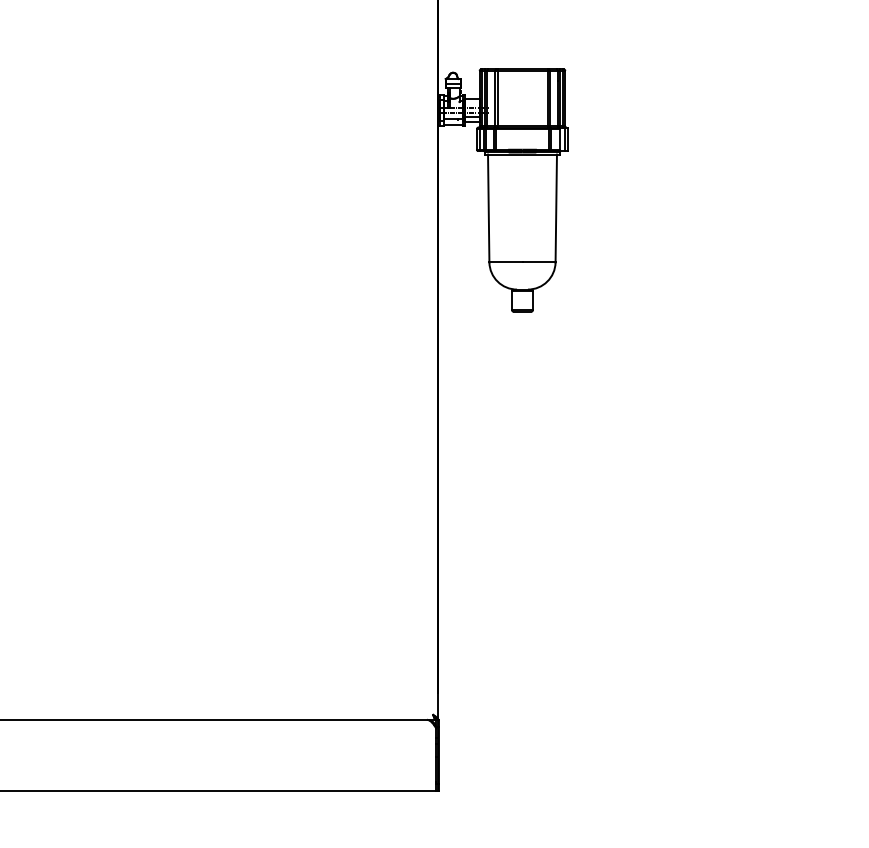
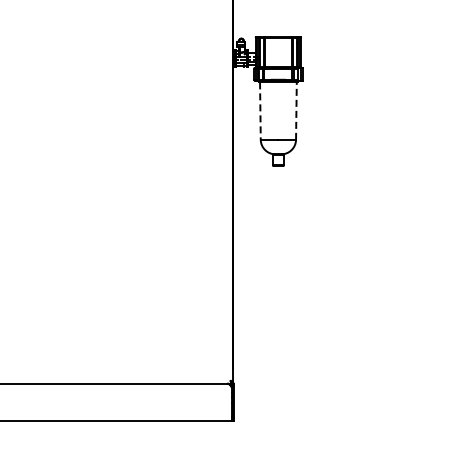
line: (488, 209) -> (260, 111), solid -> dashed
line: (556, 209) -> (296, 111), solid -> dashed

